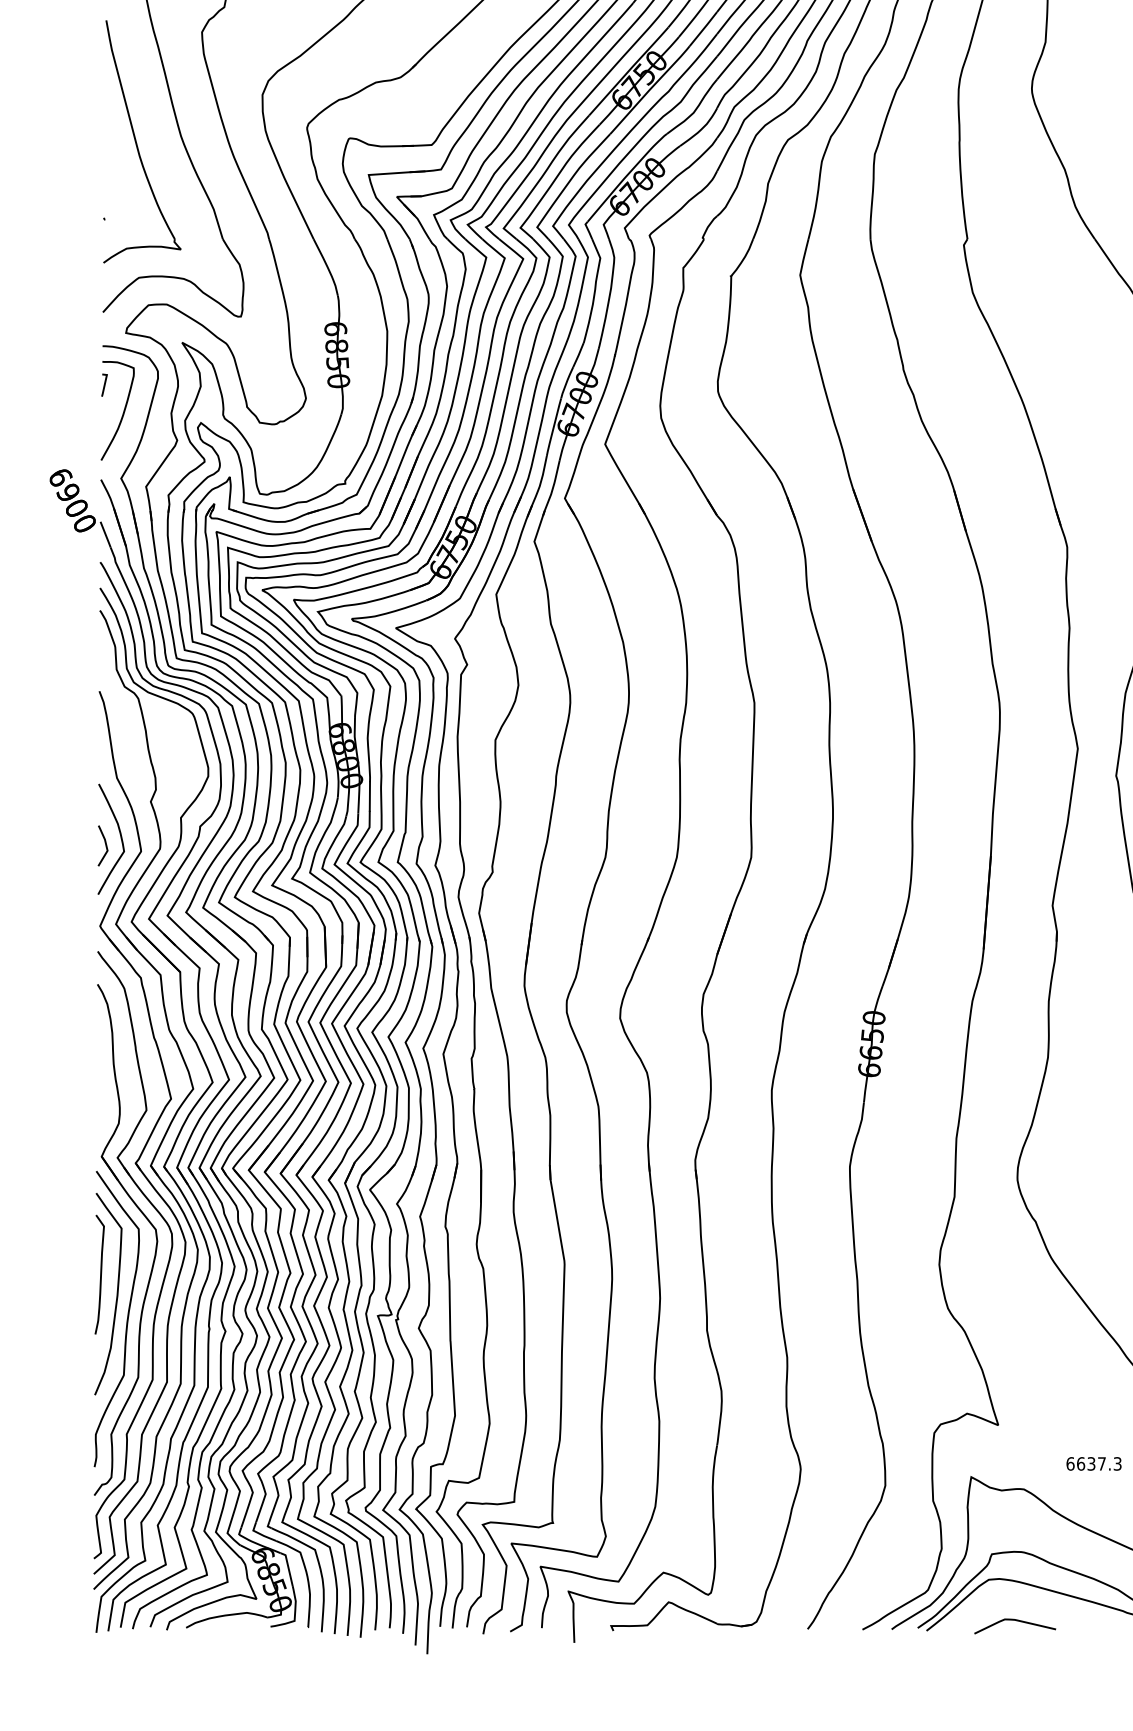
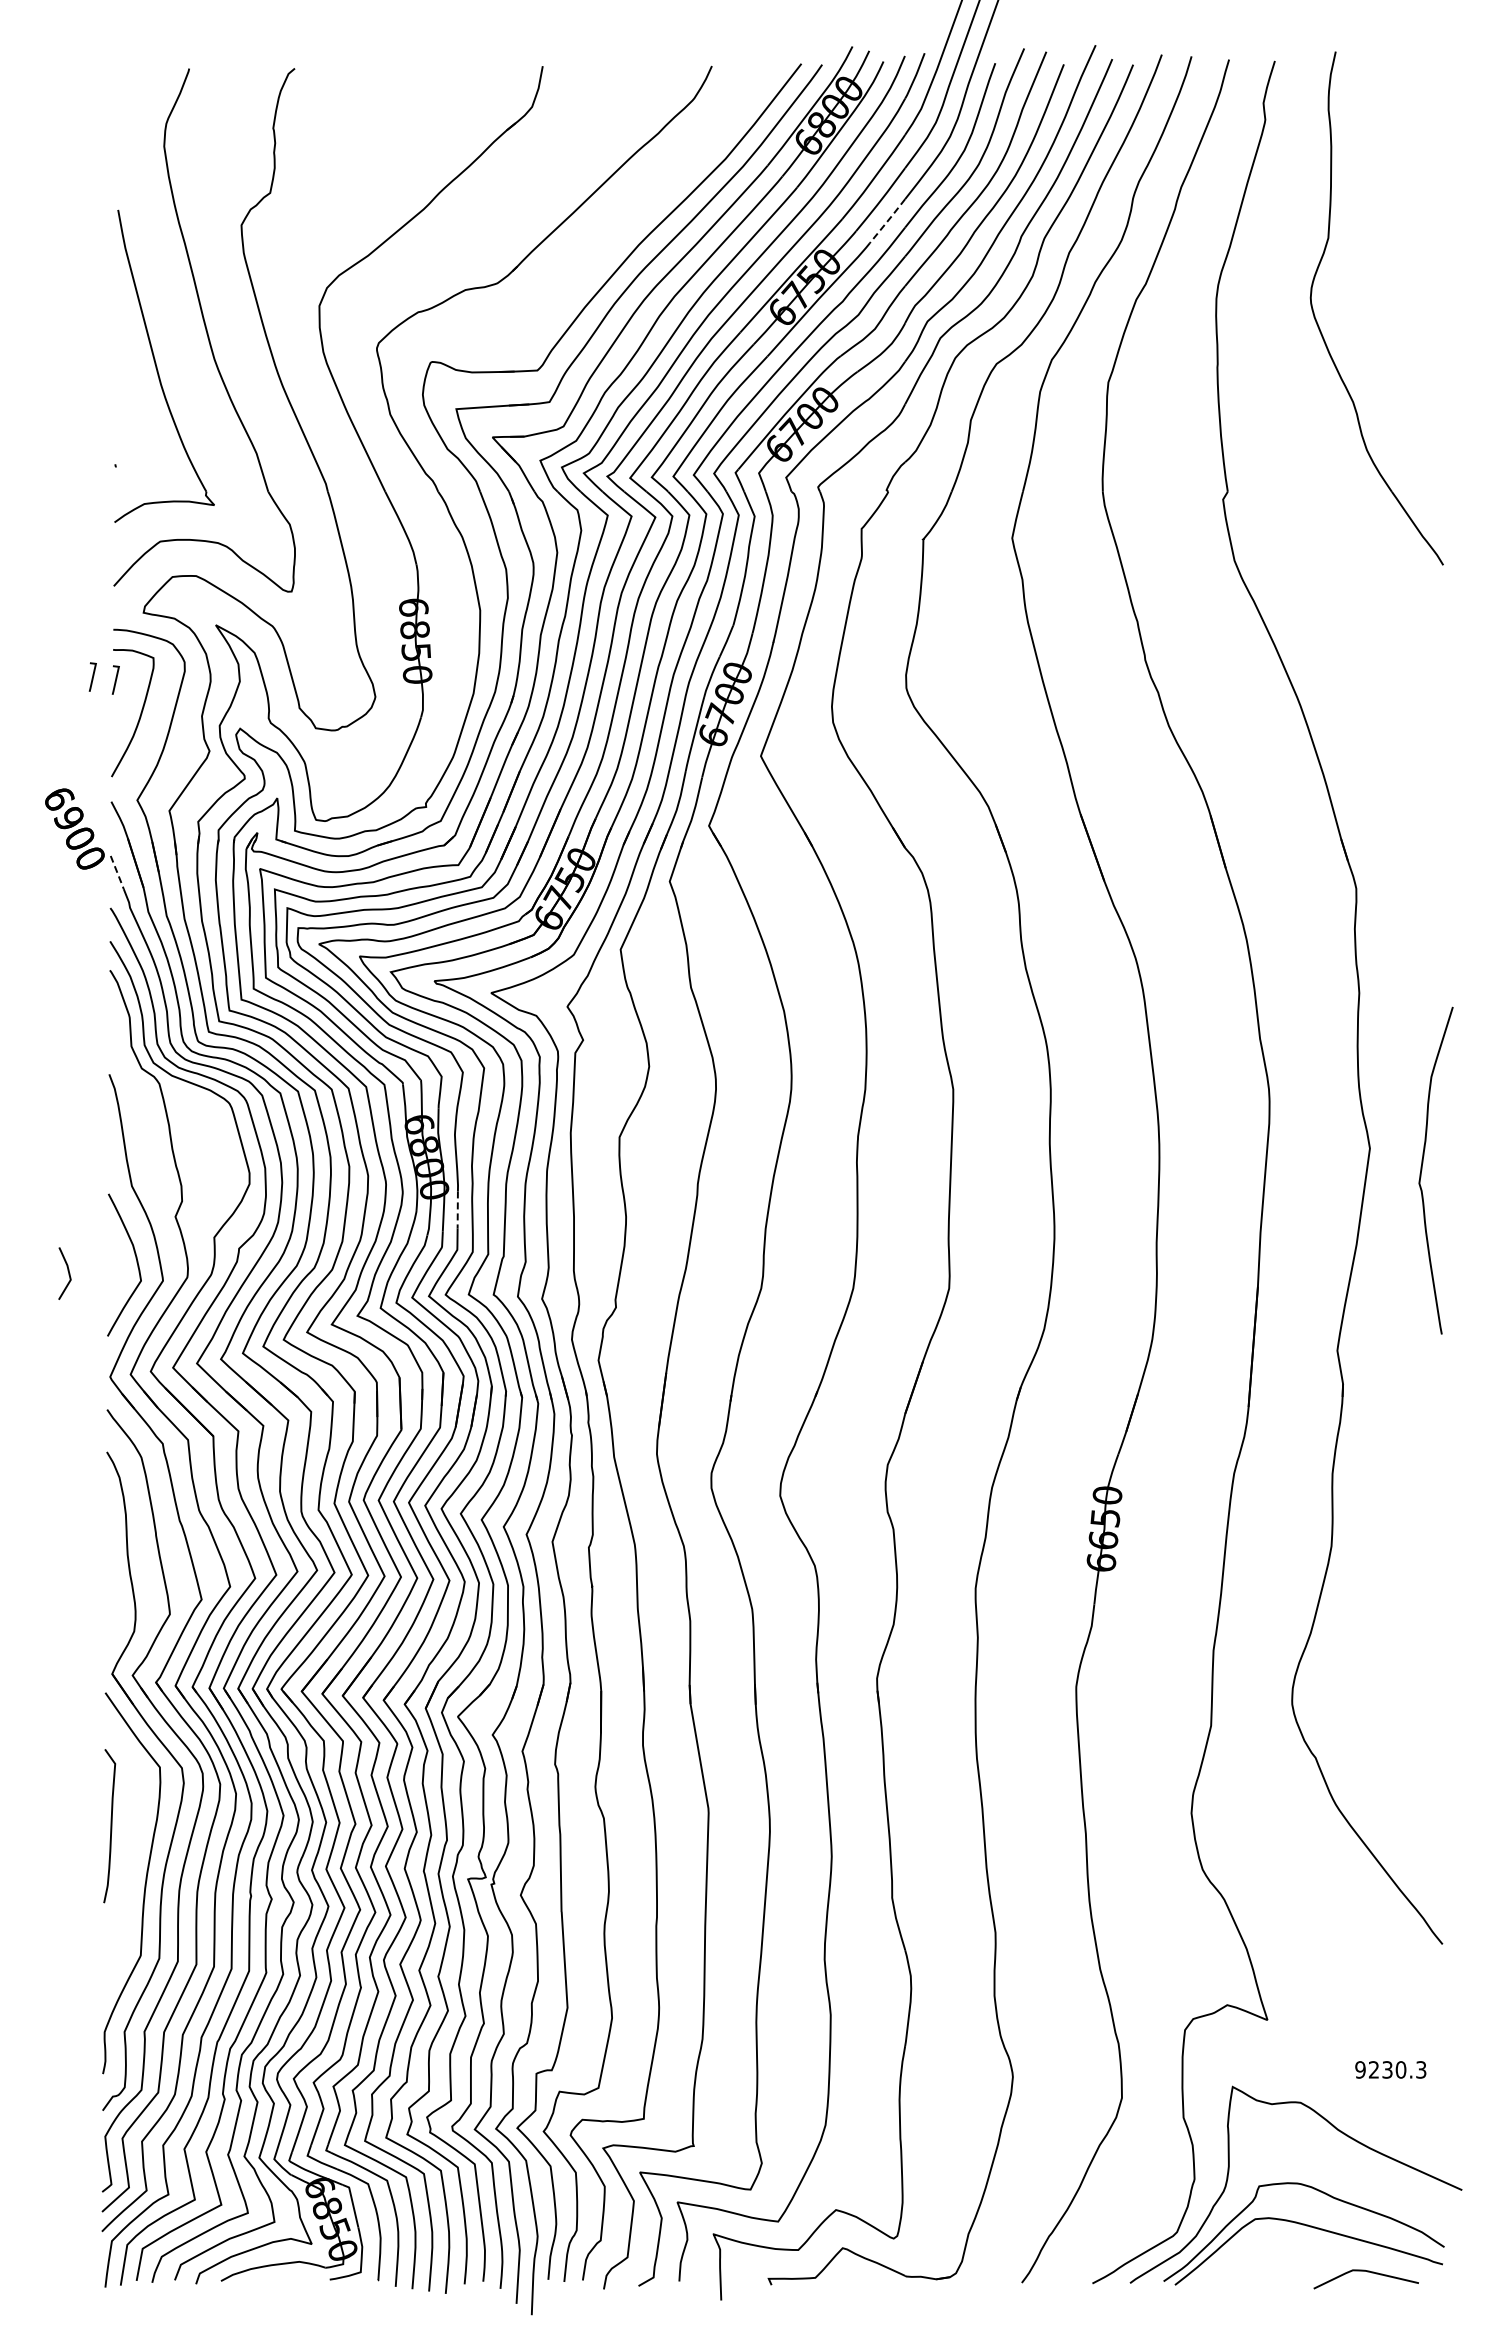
line: (703, 29) -> (887, 221), solid -> dashed
line: (86, 382) -> (92, 676), added
line: (105, 535) -> (117, 873), solid -> dashed
line: (369, 796) -> (457, 1210), solid -> dashed
curve: (105, 844) -> (67, 1271), moved
curve: (116, 1293) -> (131, 1850), removed
text: (1086, 1463) -> (1380, 2069), 6637.3 -> 9230.3
curve: (1016, 1621) -> (1367, 2272), moved

